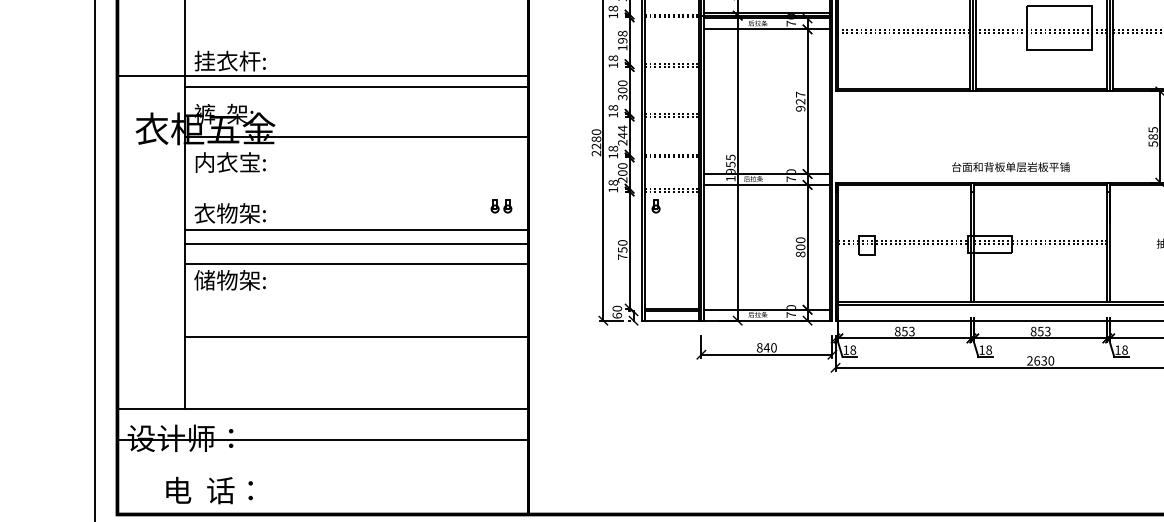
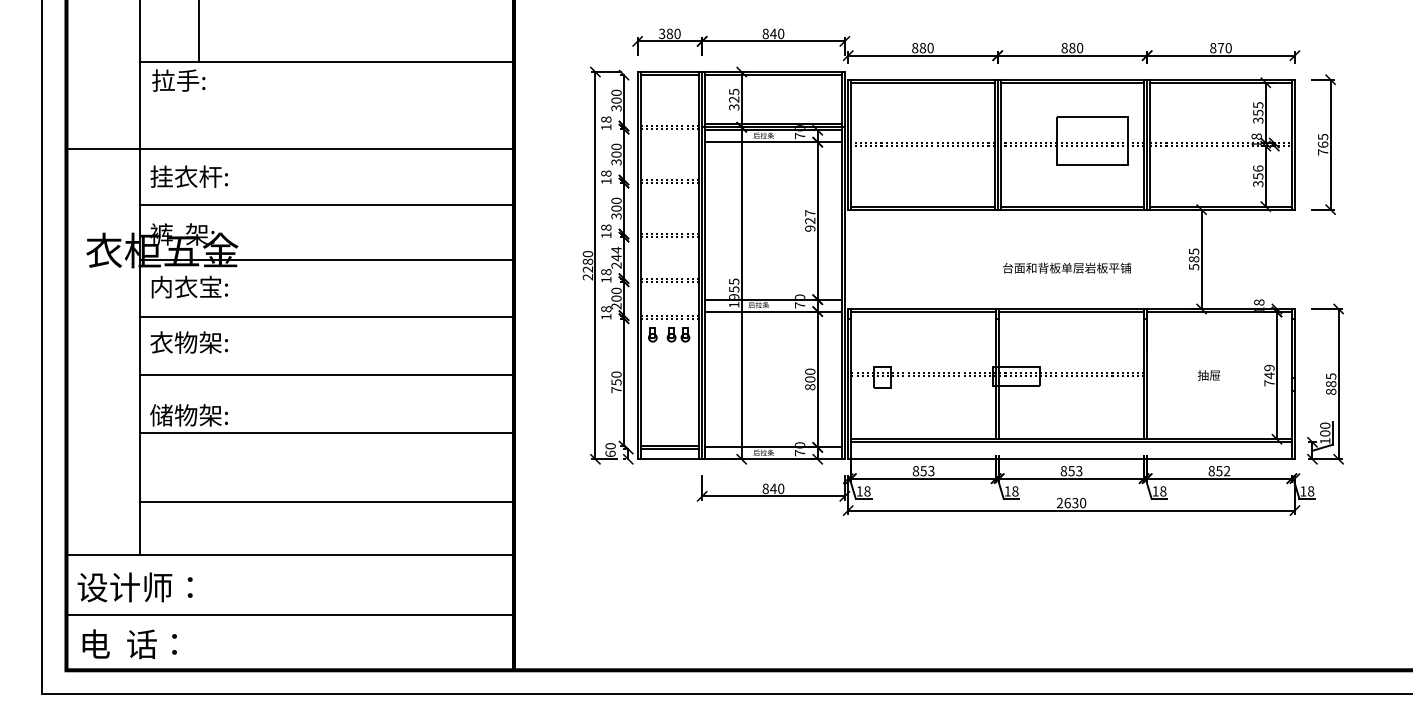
text: (622, 40) -> (616, 154), 198 -> 300
line: (322, 75) -> (289, 148), moved
text: (1011, 166) -> (1067, 267), moved
part: (501, 206) -> (678, 334), moved
line: (356, 229) -> (326, 316), moved
line: (356, 264) -> (326, 433), moved
line: (356, 336) -> (326, 501), moved
line: (322, 440) -> (289, 615), moved
text: (209, 490) -> (129, 644), moved

